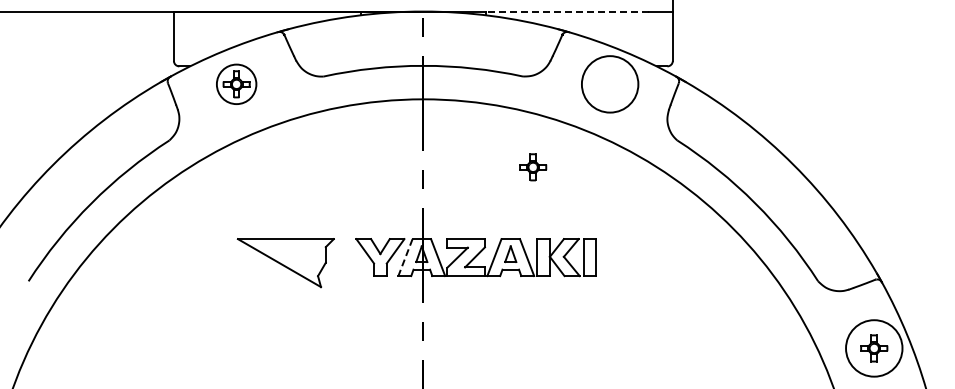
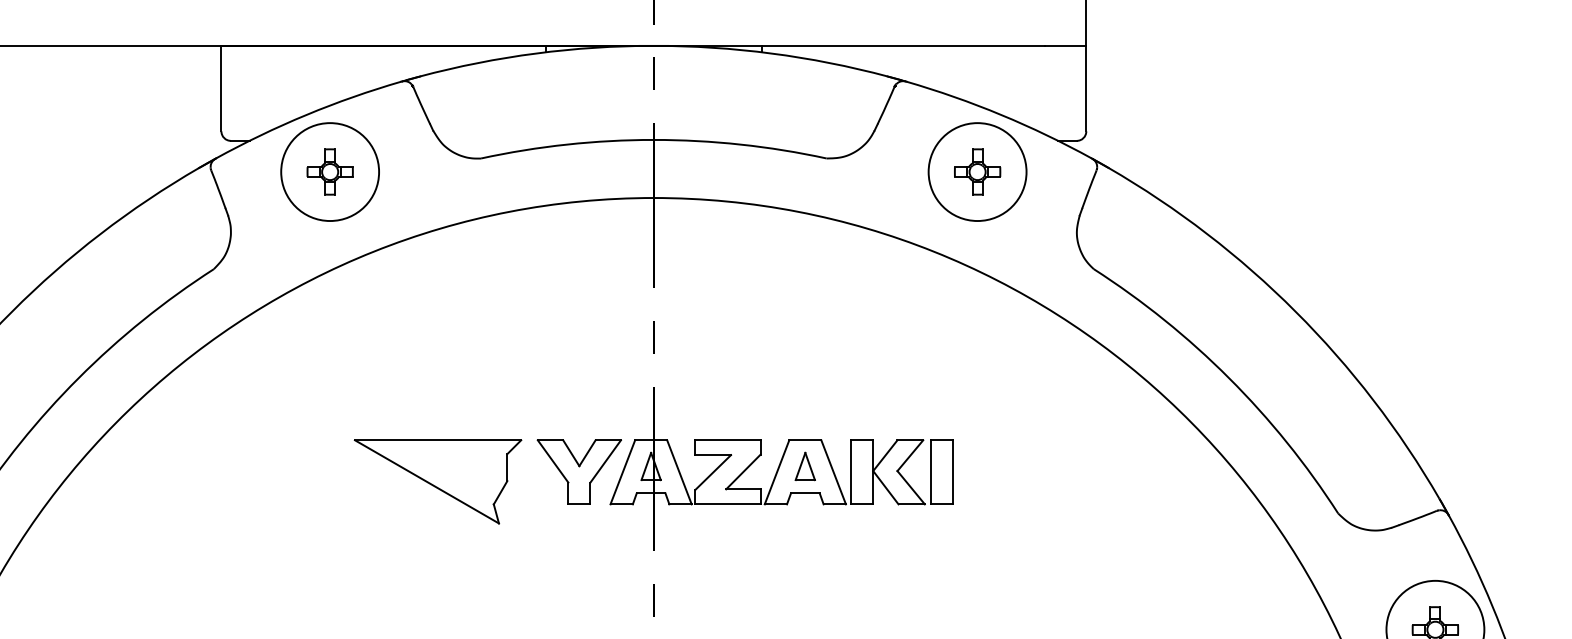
line: (567, 11) -> (903, 45), dashed -> solid
circle: (236, 84) -> (329, 172), size x1.43
part: (533, 167) -> (978, 172), moved
line: (405, 257) -> (622, 472), dashed -> solid
part: (285, 263) -> (437, 482), moved

